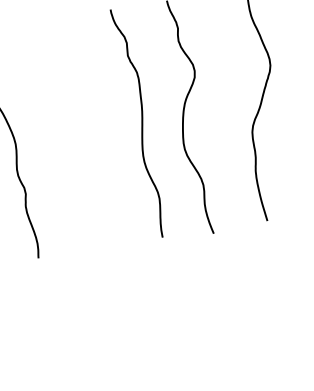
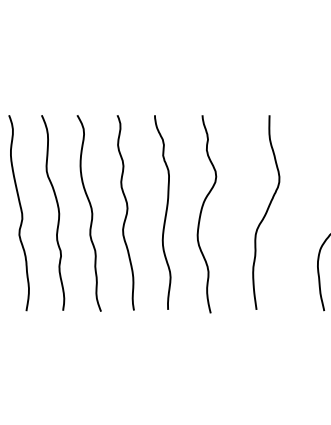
curve: (95, 130) -> (126, 212), added
curve: (53, 137) -> (91, 213), added

